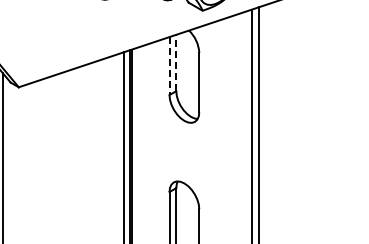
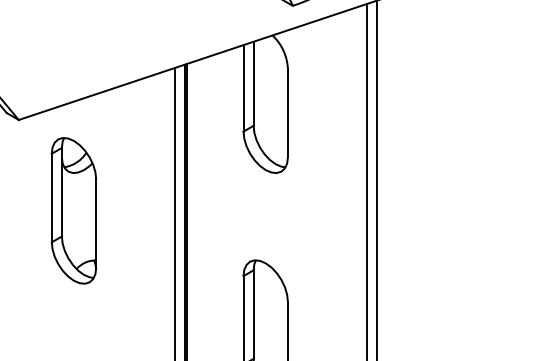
line: (176, 62) -> (253, 83), dashed -> solid
line: (169, 66) -> (243, 88), dashed -> solid
part: (55, 147) -> (73, 209), added

